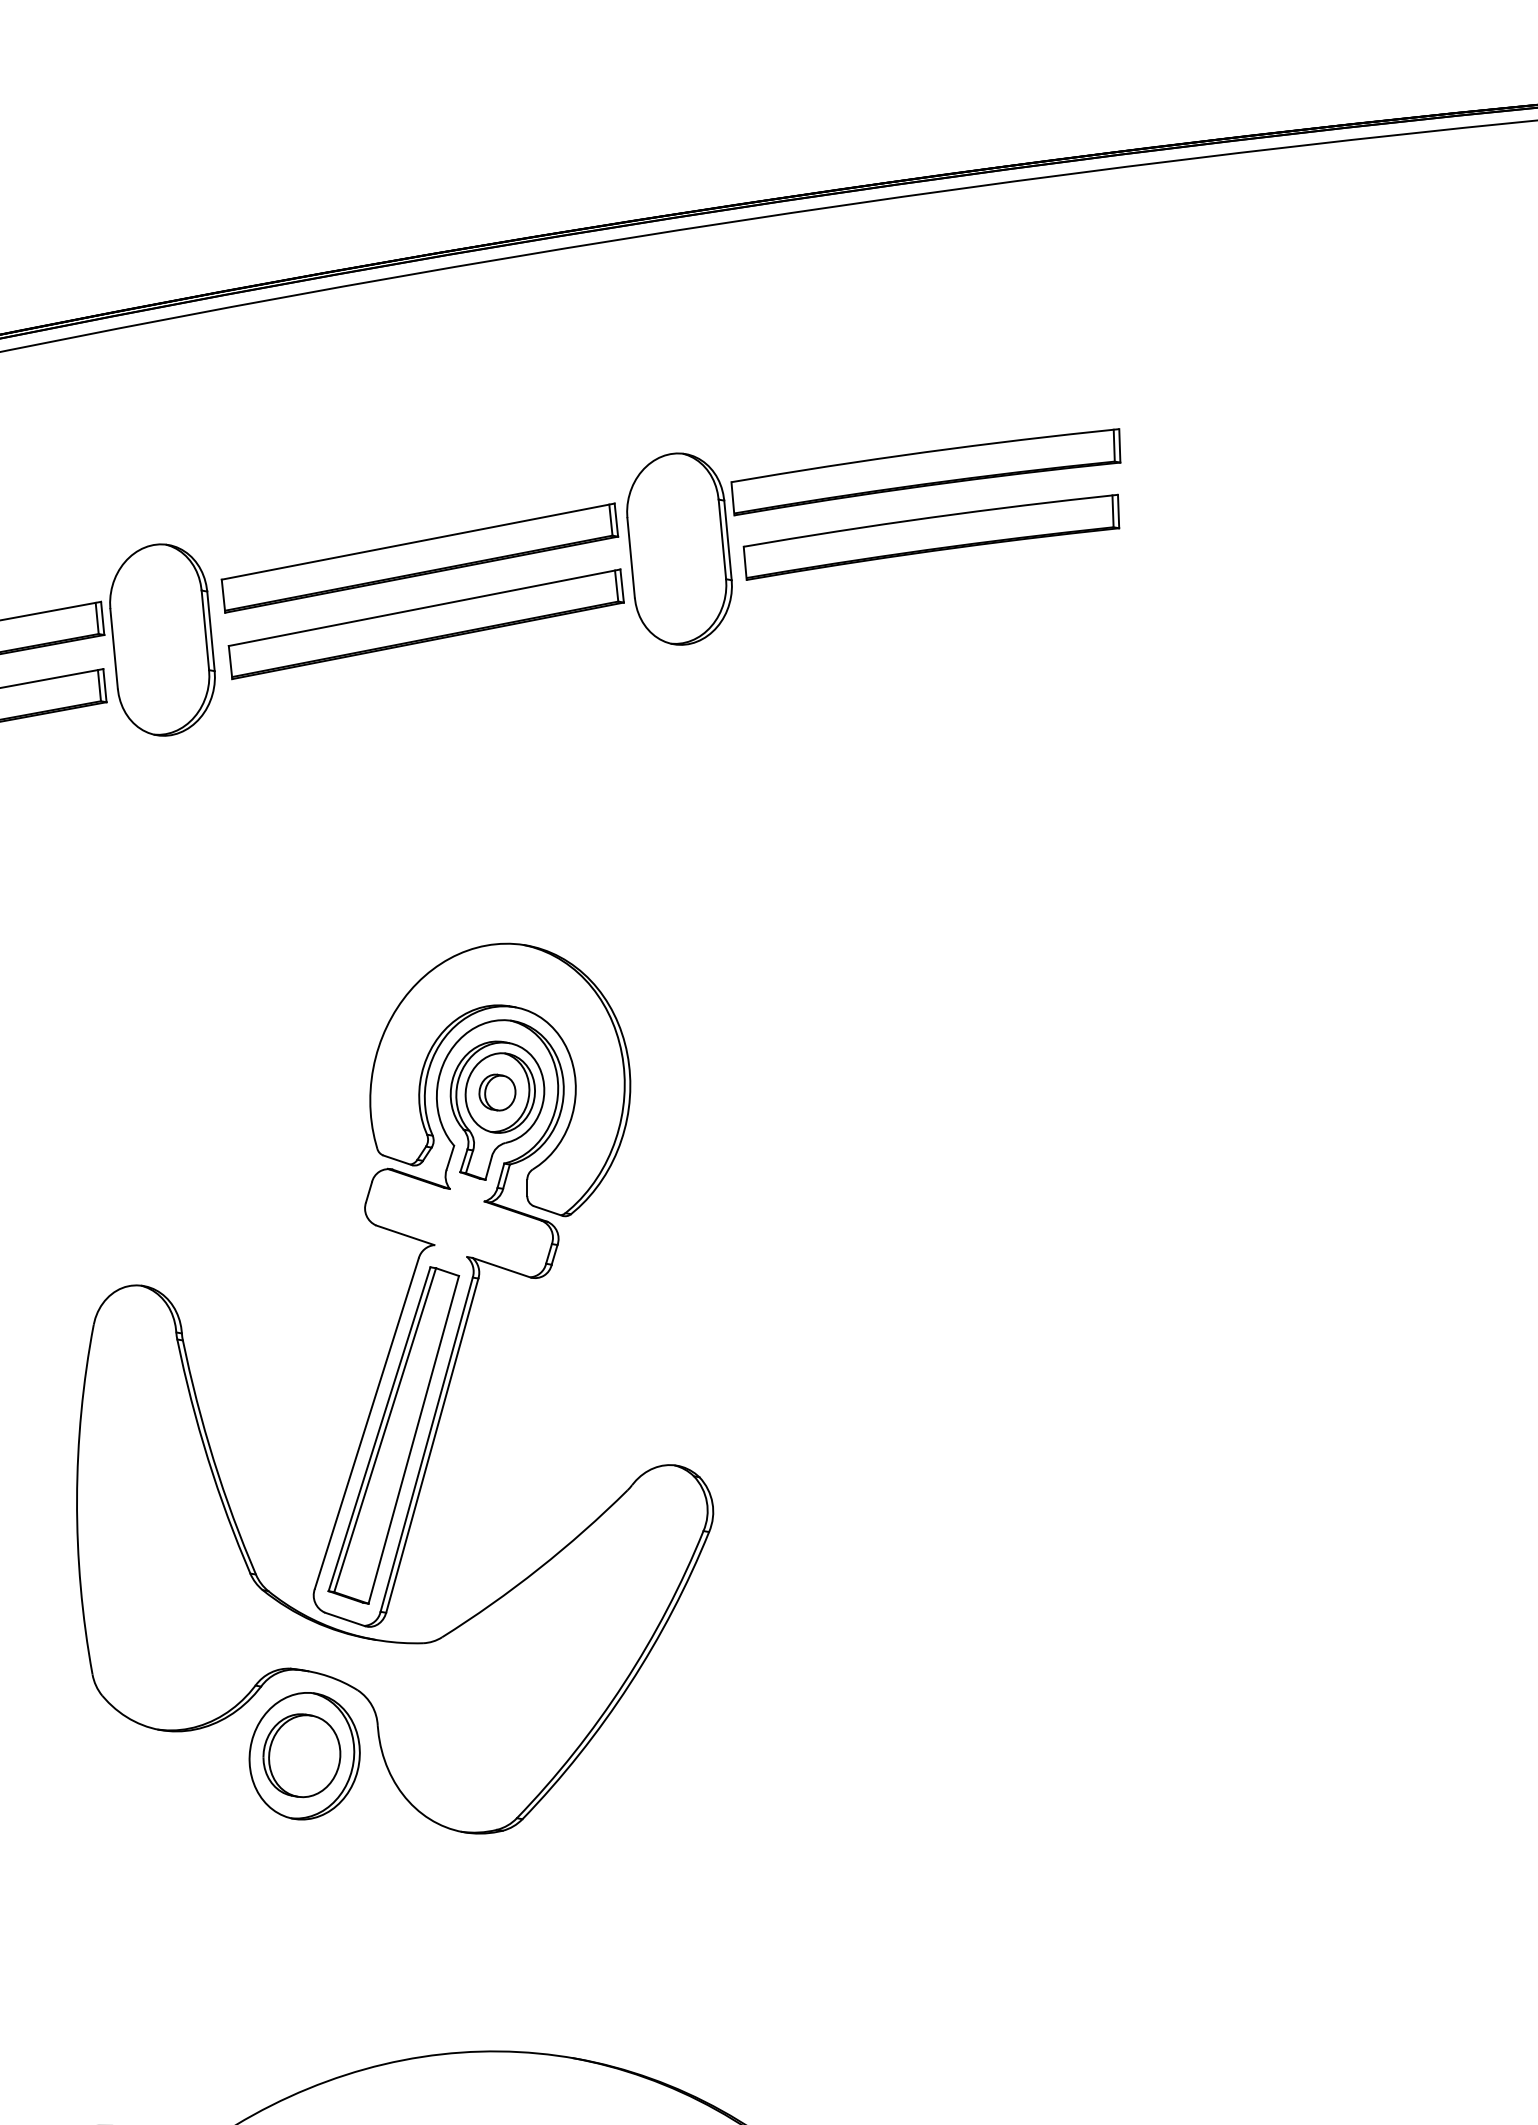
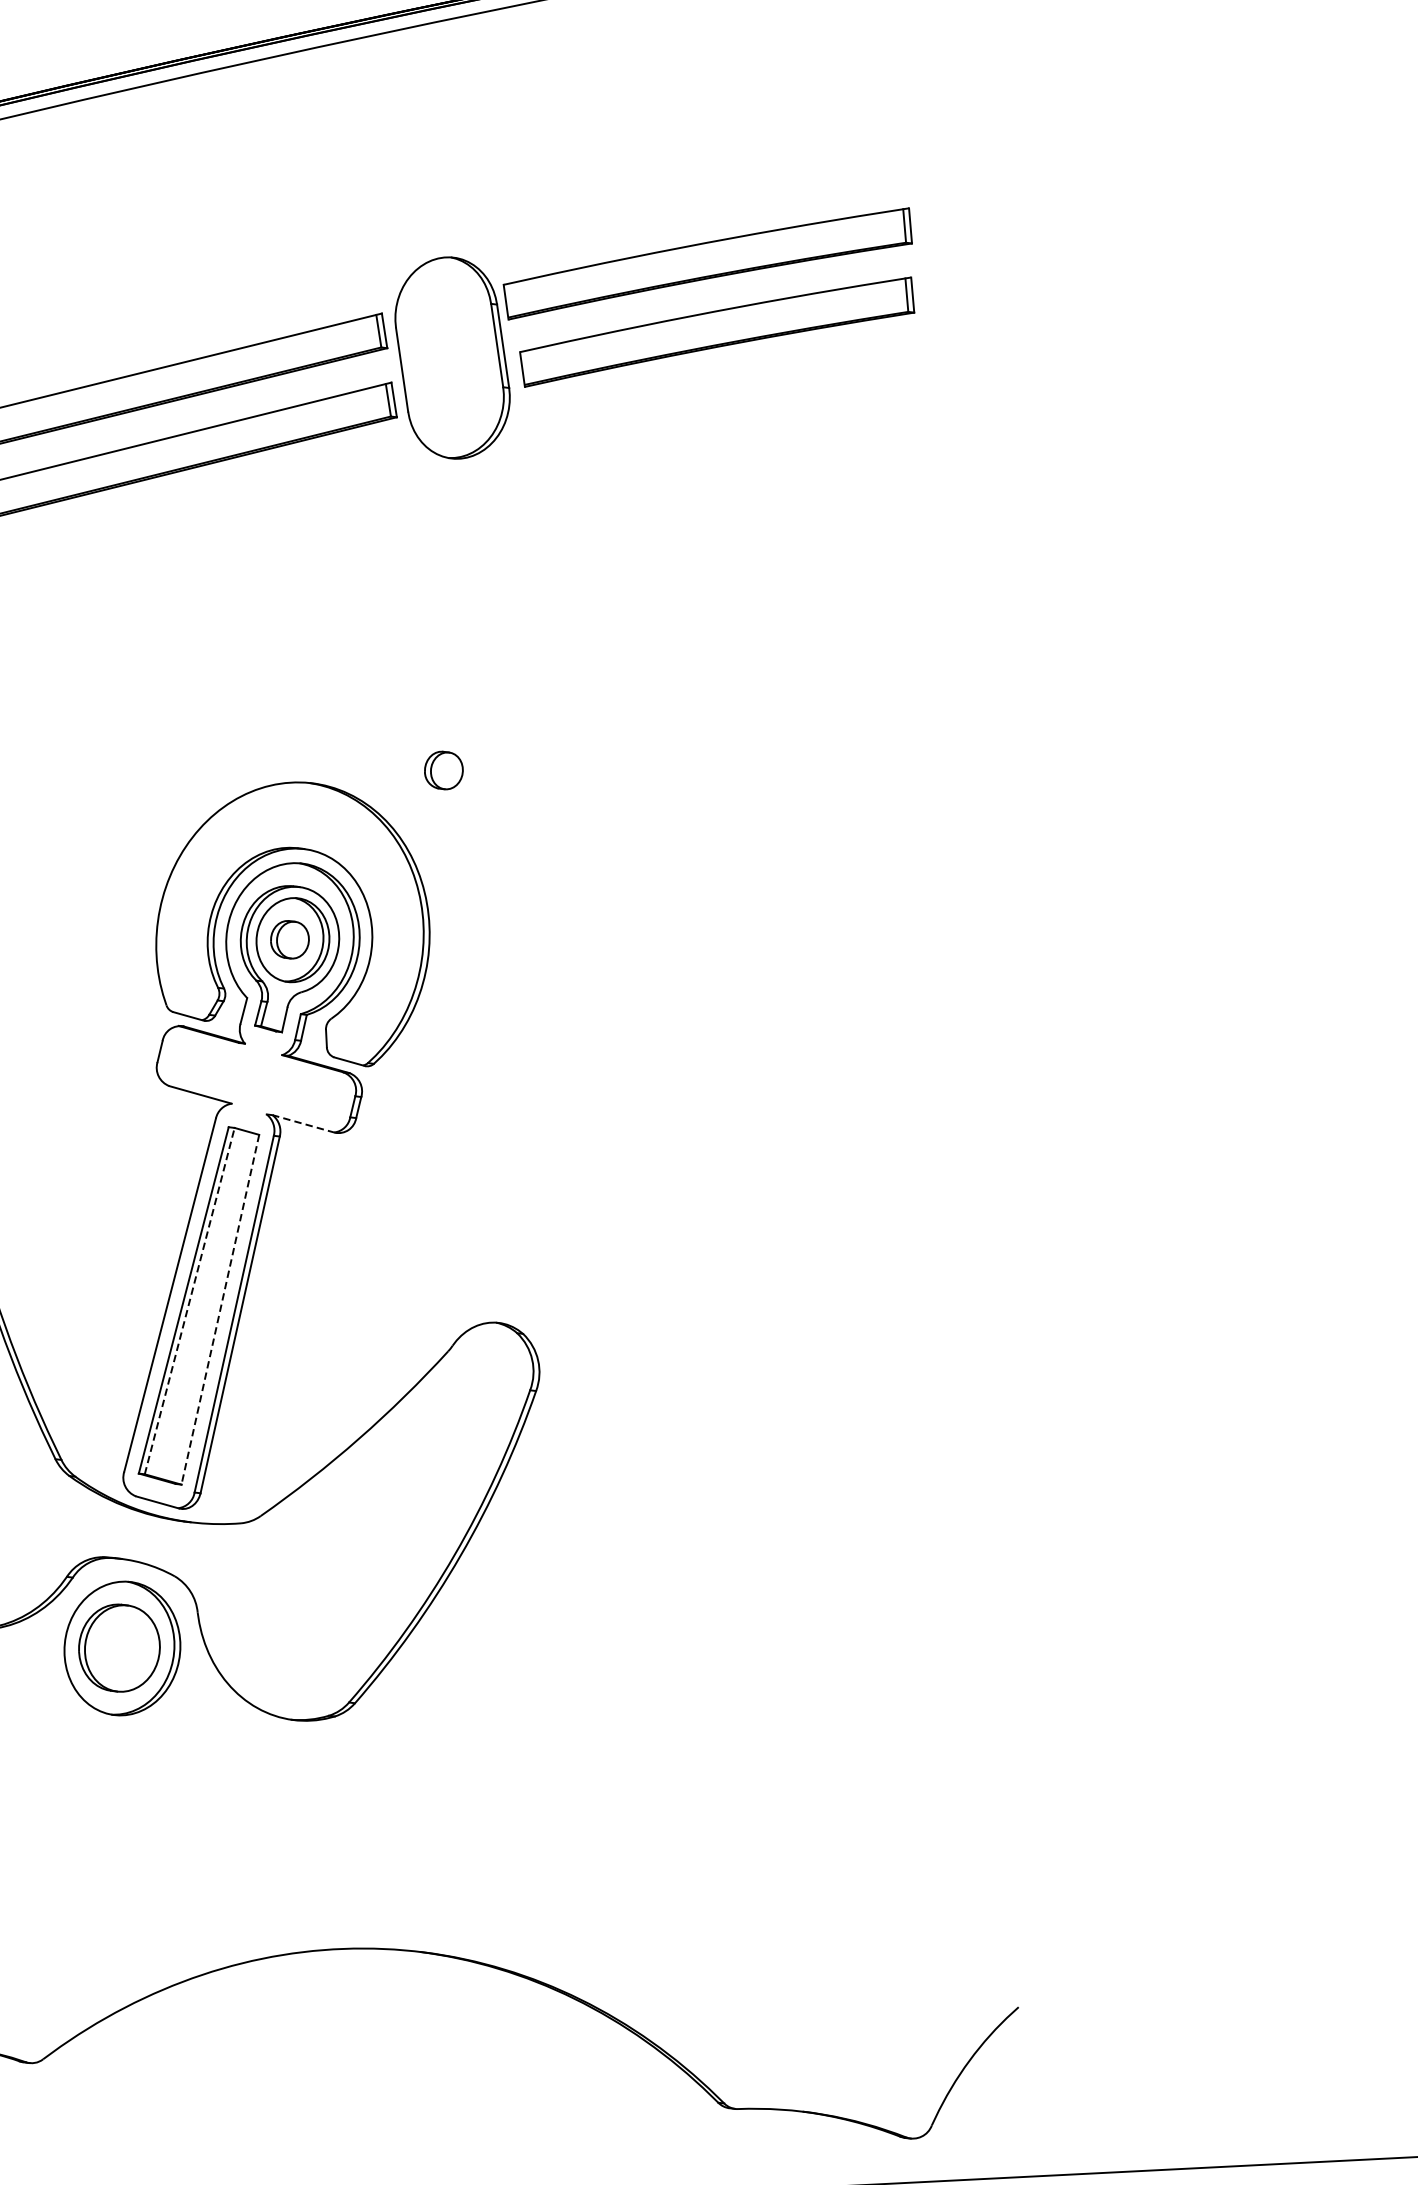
part: (651, 939) -> (443, 770), added
line: (501, 1267) -> (303, 1123), solid -> dashed
line: (385, 1430) -> (190, 1301), solid -> dashed
line: (413, 1439) -> (220, 1309), solid -> dashed

